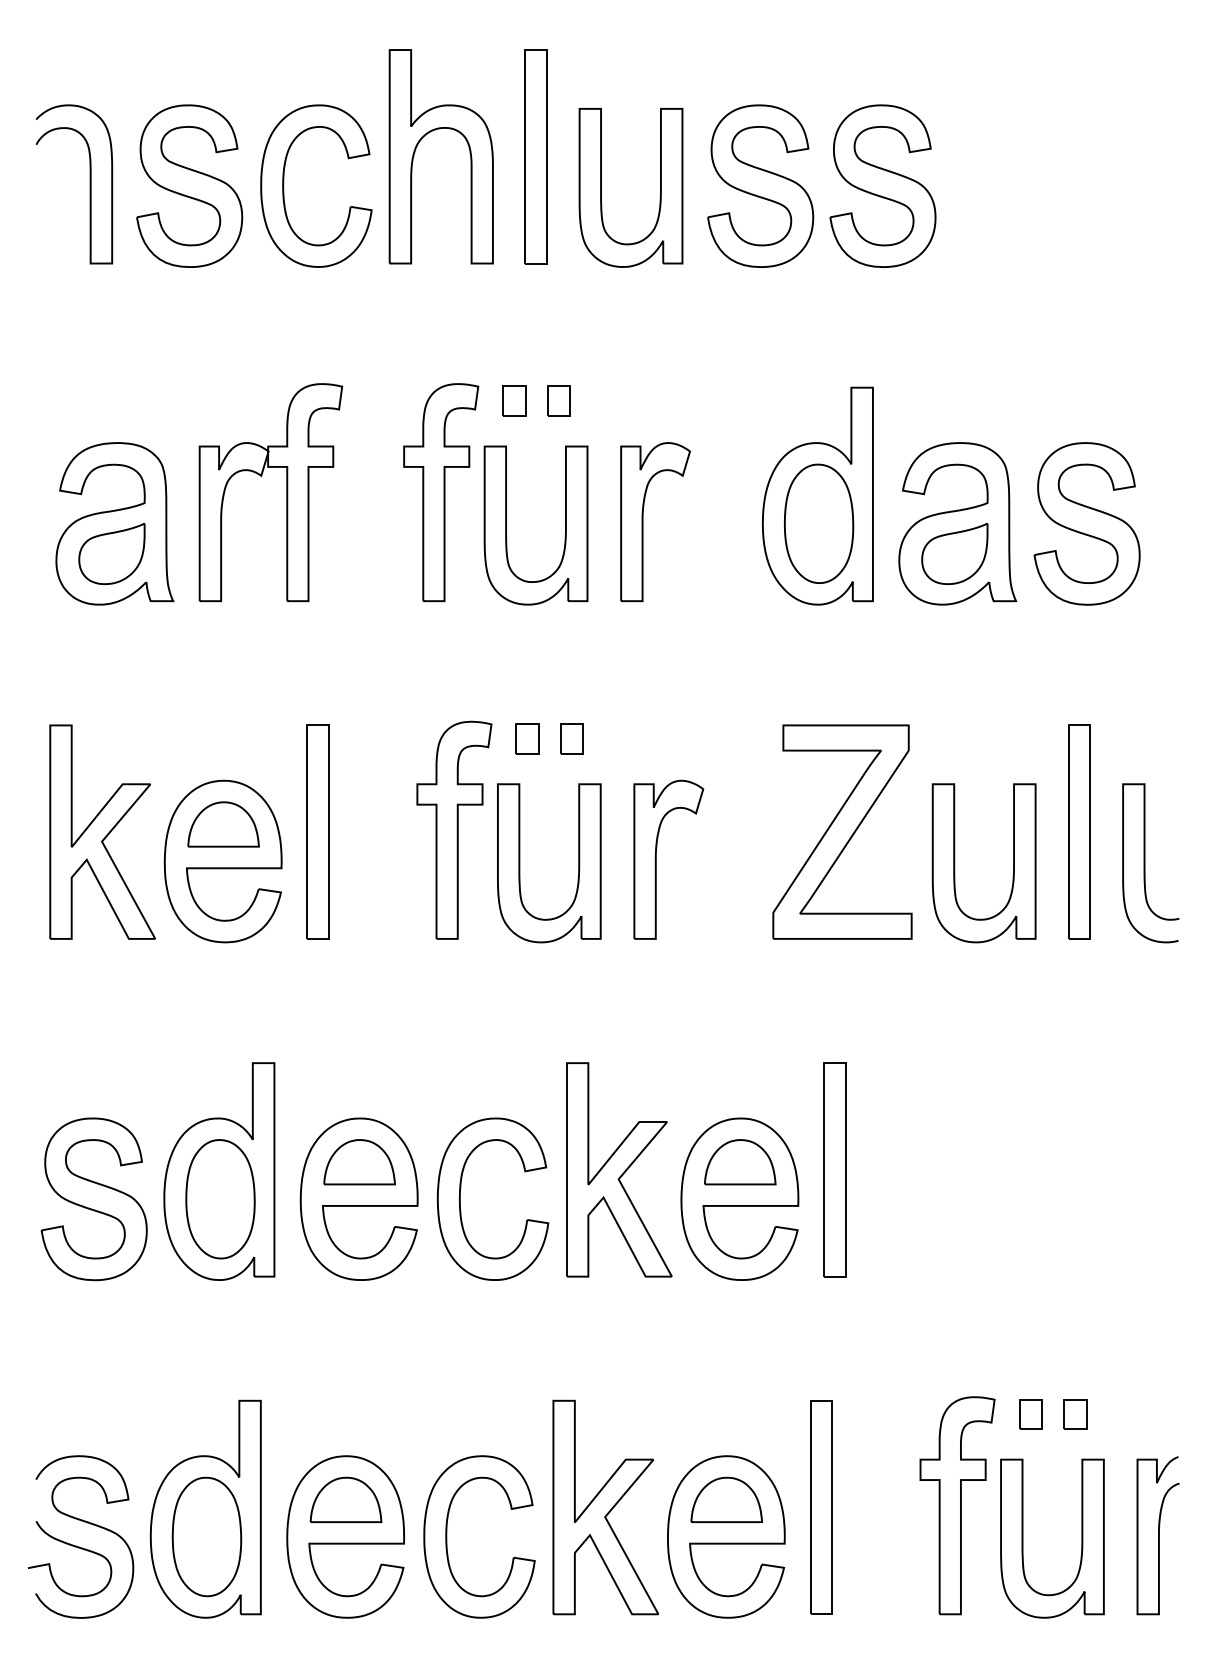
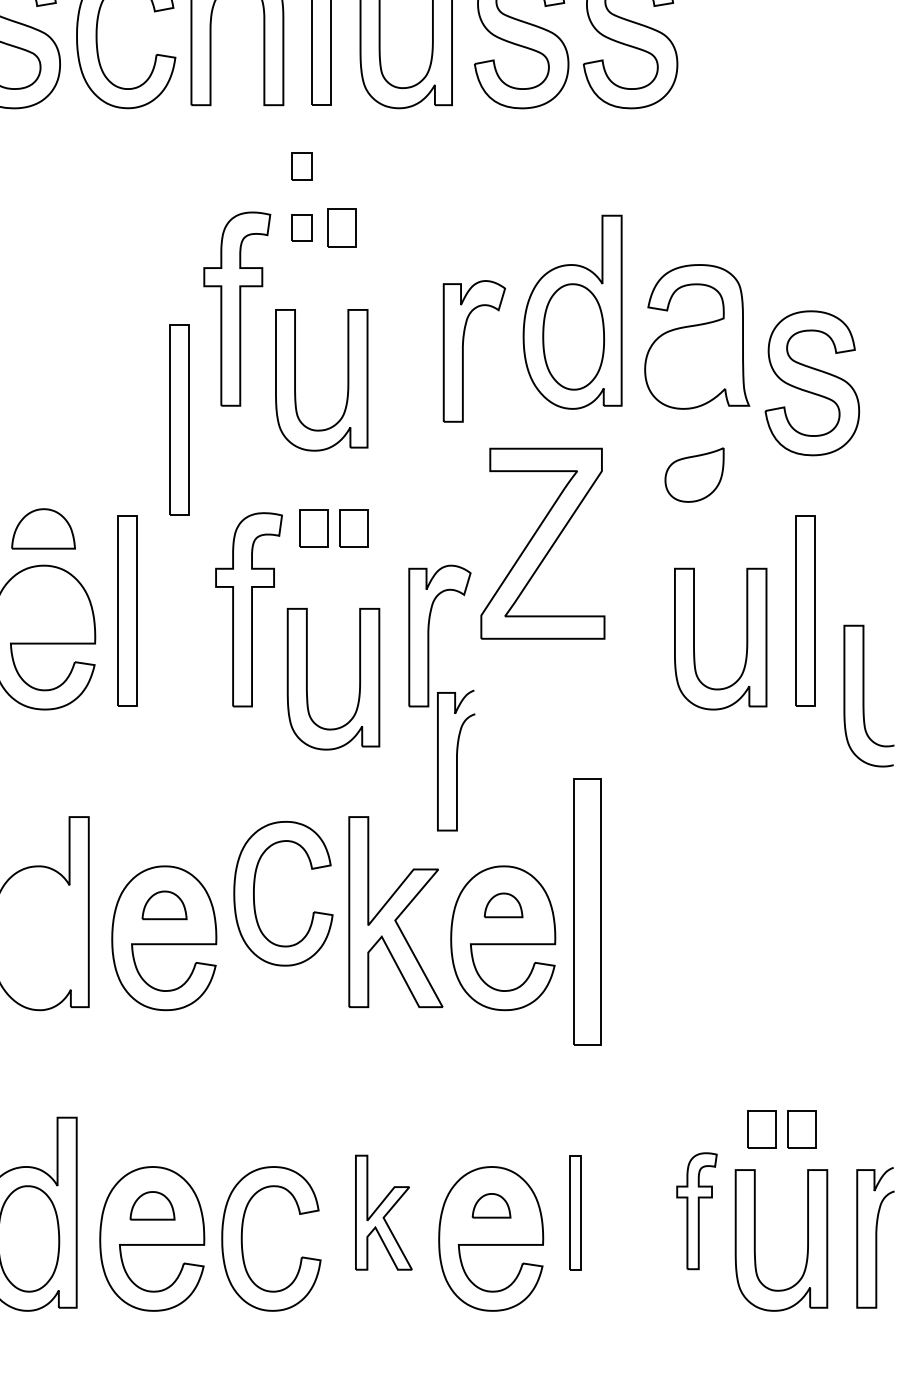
part: (514, 331) -> (302, 165), added
part: (558, 400) -> (341, 227), size x1.4
part: (286, 492) -> (99, 309), removed
part: (643, 522) -> (463, 351), moved
part: (1086, 523) -> (811, 382), moved
part: (506, 525) -> (295, 380), moved
part: (954, 553) -> (694, 474), moved
part: (375, 616) -> (178, 419), added
part: (527, 738) -> (314, 528), size x1.4
part: (571, 738) -> (353, 528), size x1.4
part: (223, 824) -> (43, 528), moved
part: (842, 831) -> (542, 543), moved
part: (520, 863) -> (307, 679), moved
curve: (1145, 863) -> (864, 696), moved
curve: (687, 999) -> (456, 760), added
part: (359, 1162) -> (164, 905), size x0.7
part: (740, 1162) -> (503, 905), size x0.6
part: (834, 1169) -> (587, 911), size x1.4
part: (460, 1198) -> (254, 893), moved
part: (220, 1199) -> (40, 938), removed
part: (1030, 1414) -> (761, 1129), size x1.4
part: (1075, 1414) -> (802, 1129), size x1.4
part: (345, 1499) -> (152, 1205), size x0.7
part: (726, 1499) -> (491, 1205), size x0.6
part: (957, 1505) -> (696, 1210), size x0.6
part: (605, 1507) -> (383, 1212), size x0.6
part: (821, 1507) -> (575, 1212), size x0.6

